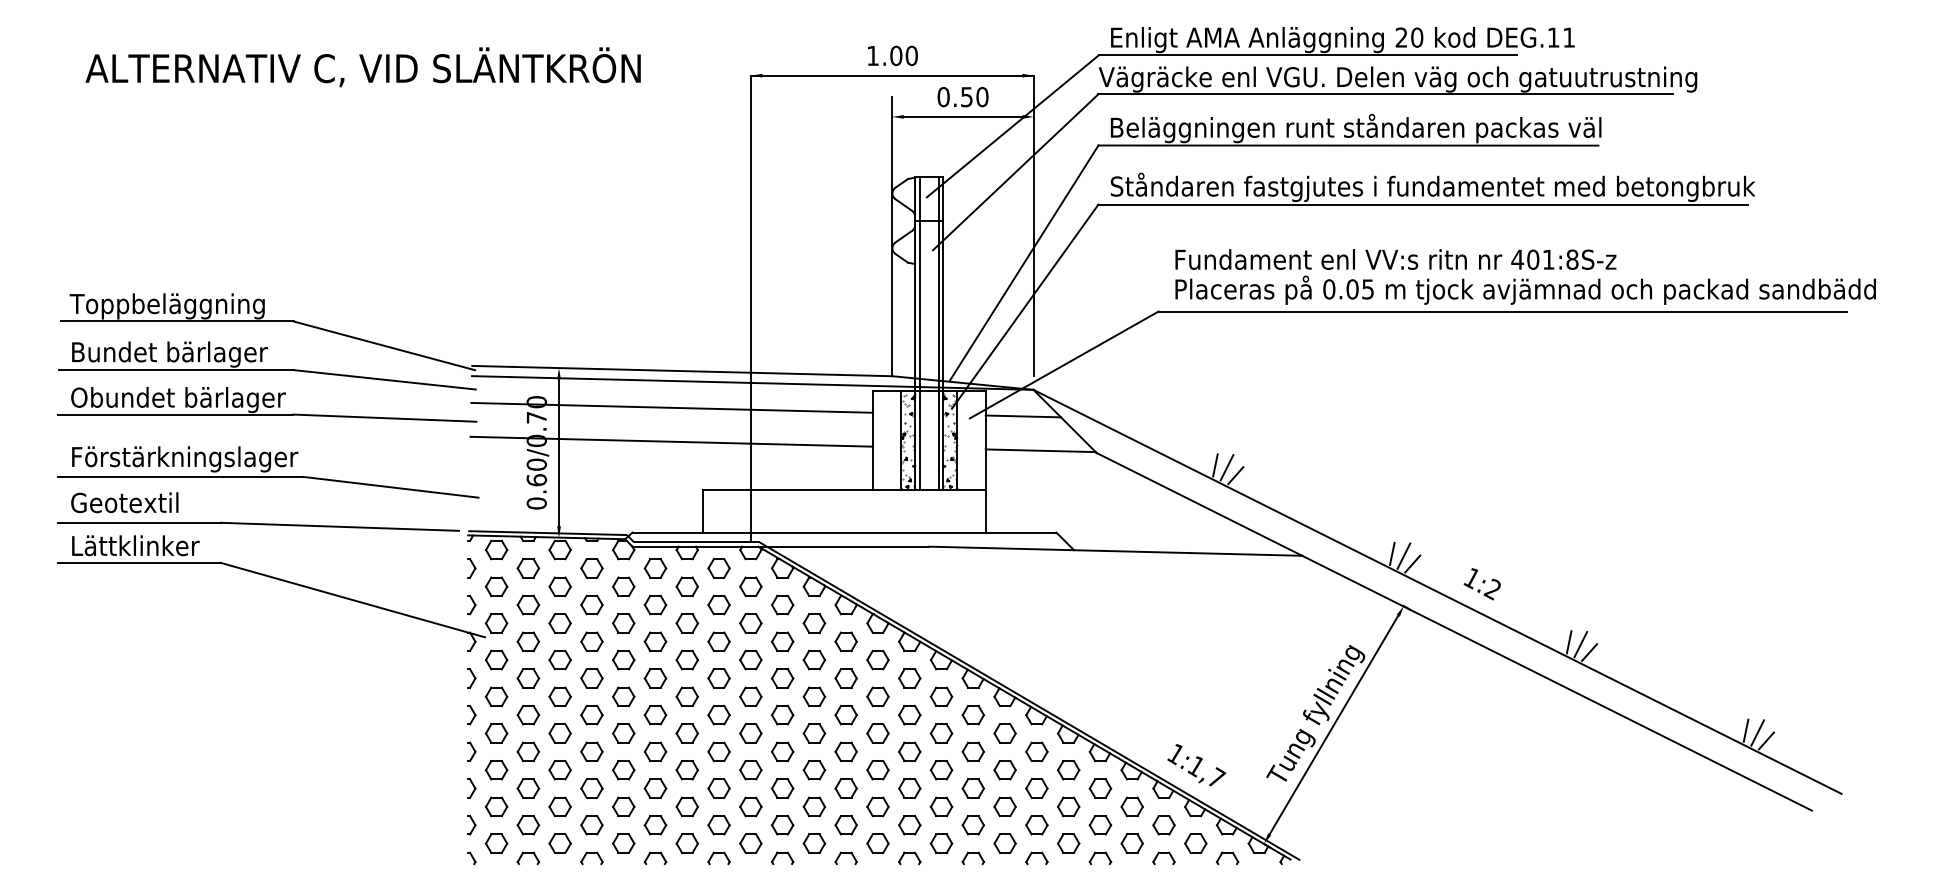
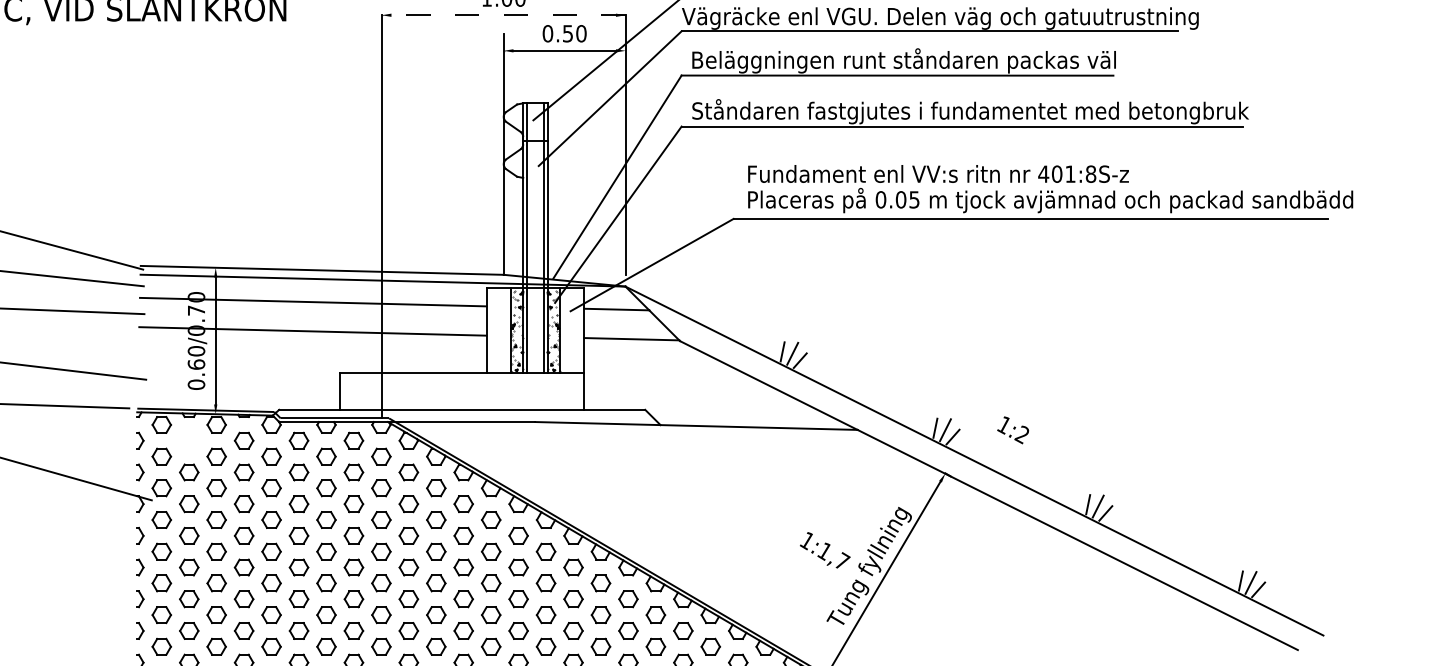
line: (891, 75) -> (502, 15), solid -> dashed
part: (528, 568) -> (189, 440), removed
text: (1481, 584) -> (1012, 430), moved
text: (1196, 765) -> (825, 550), moved

